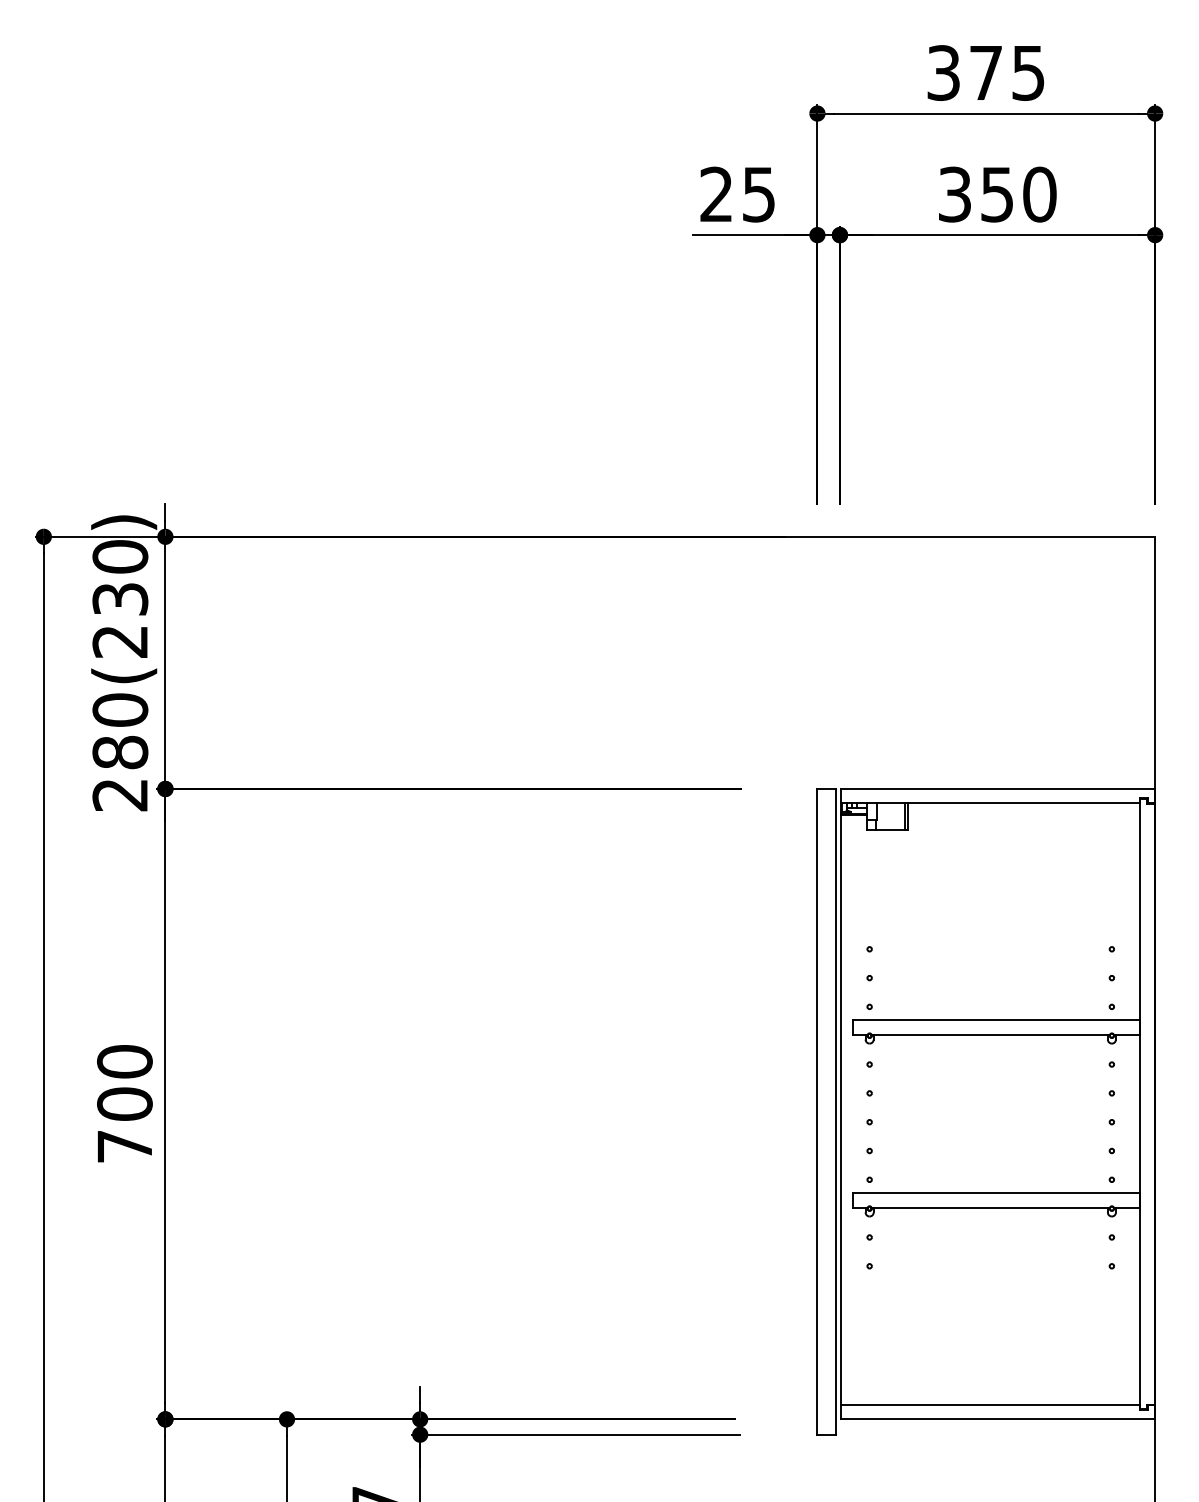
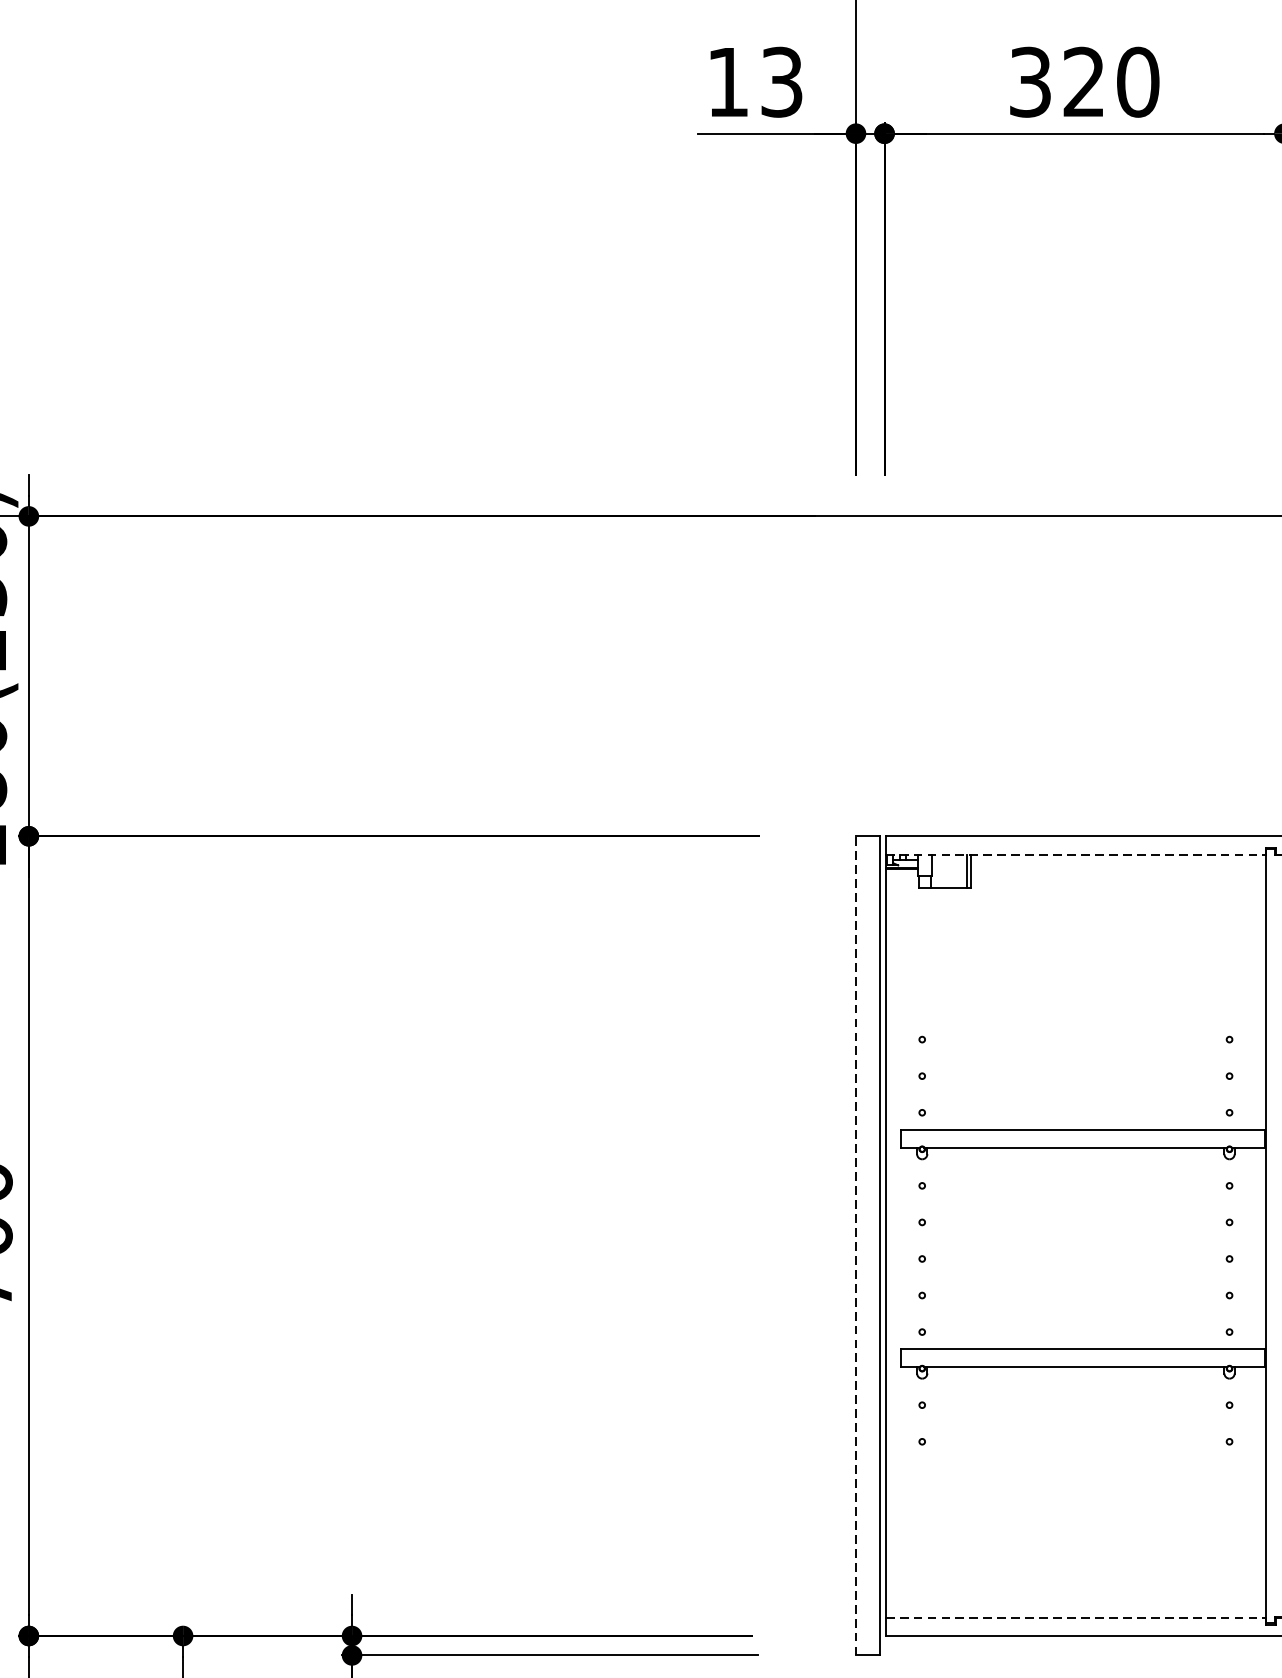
text: (737, 193) -> (754, 80), 25 -> 13
text: (996, 194) -> (1083, 82), 350 -> 320
line: (990, 803) -> (1075, 854), solid -> dashed
line: (817, 1111) -> (856, 1245), solid -> dashed
line: (990, 1404) -> (1075, 1617), solid -> dashed

